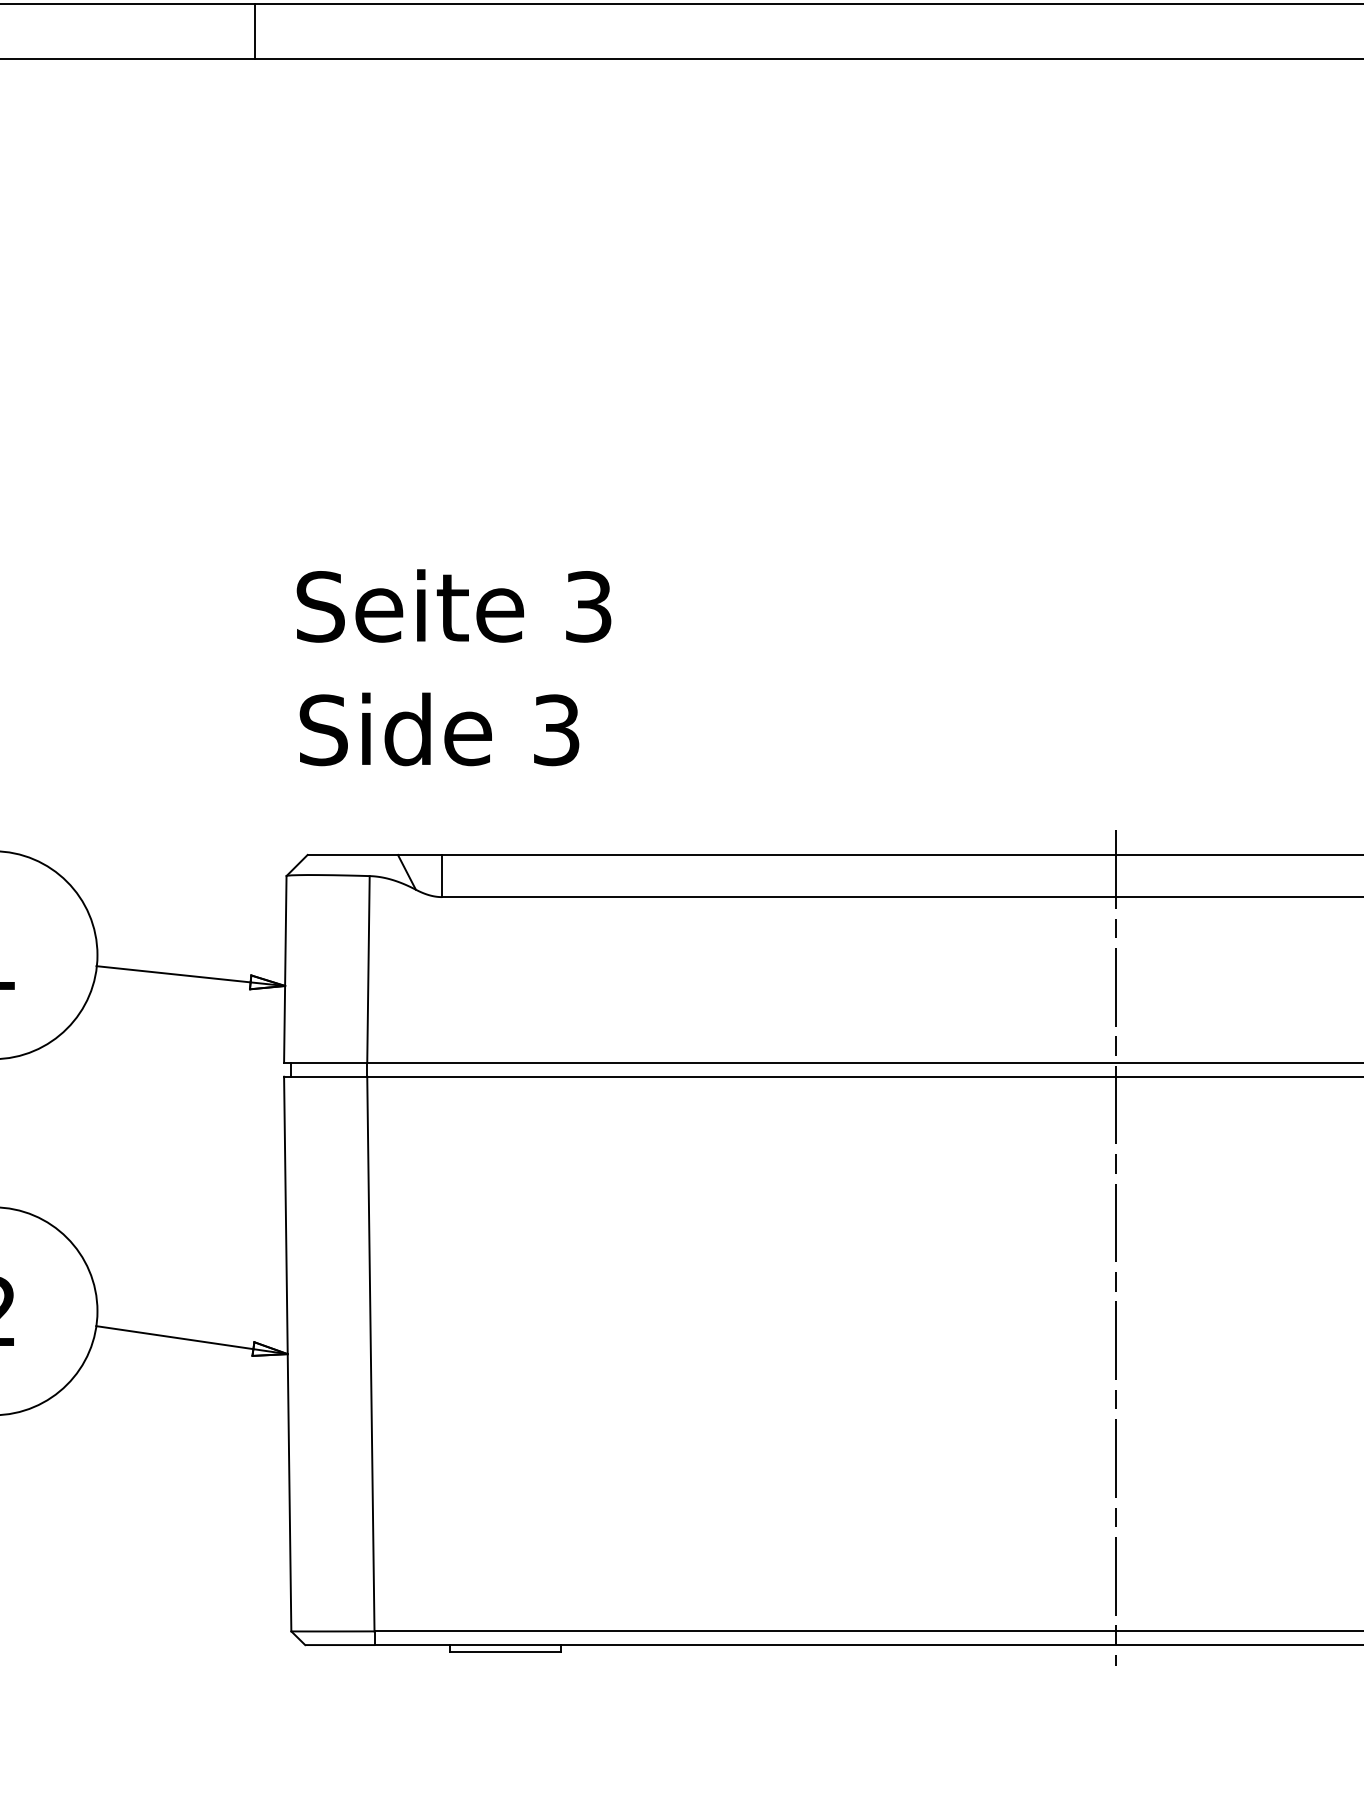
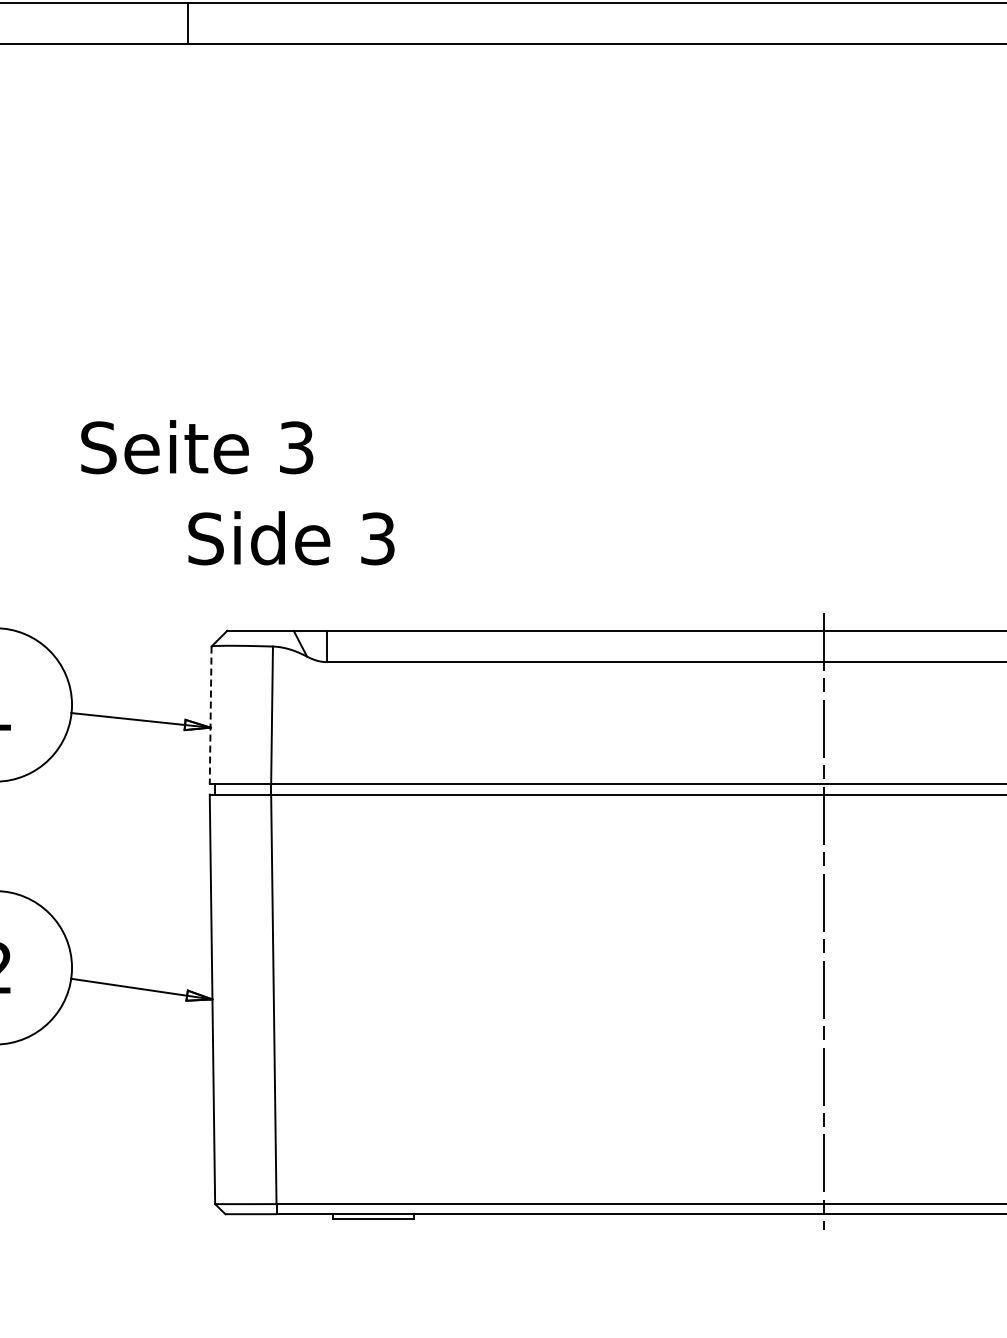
text: (454, 606) -> (197, 447), moved
text: (439, 729) -> (291, 538), moved
line: (285, 969) -> (210, 715), solid -> dashed

